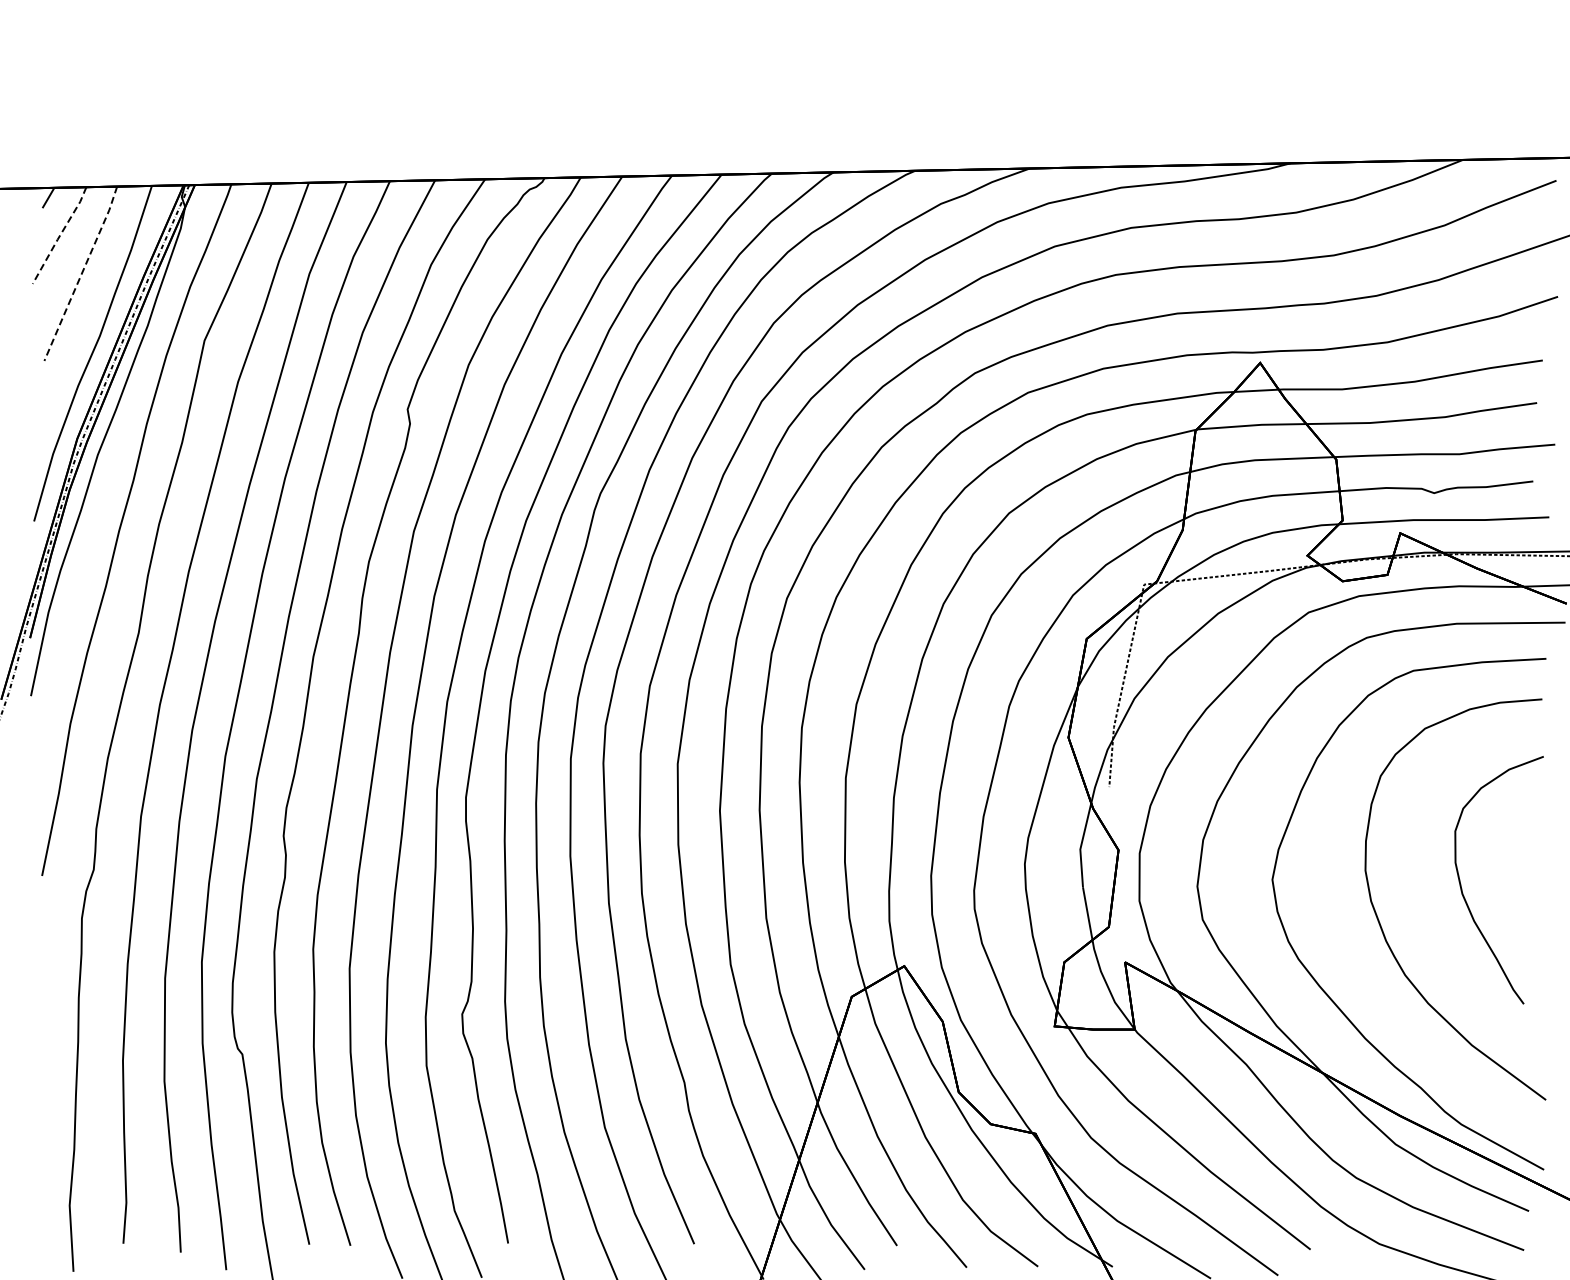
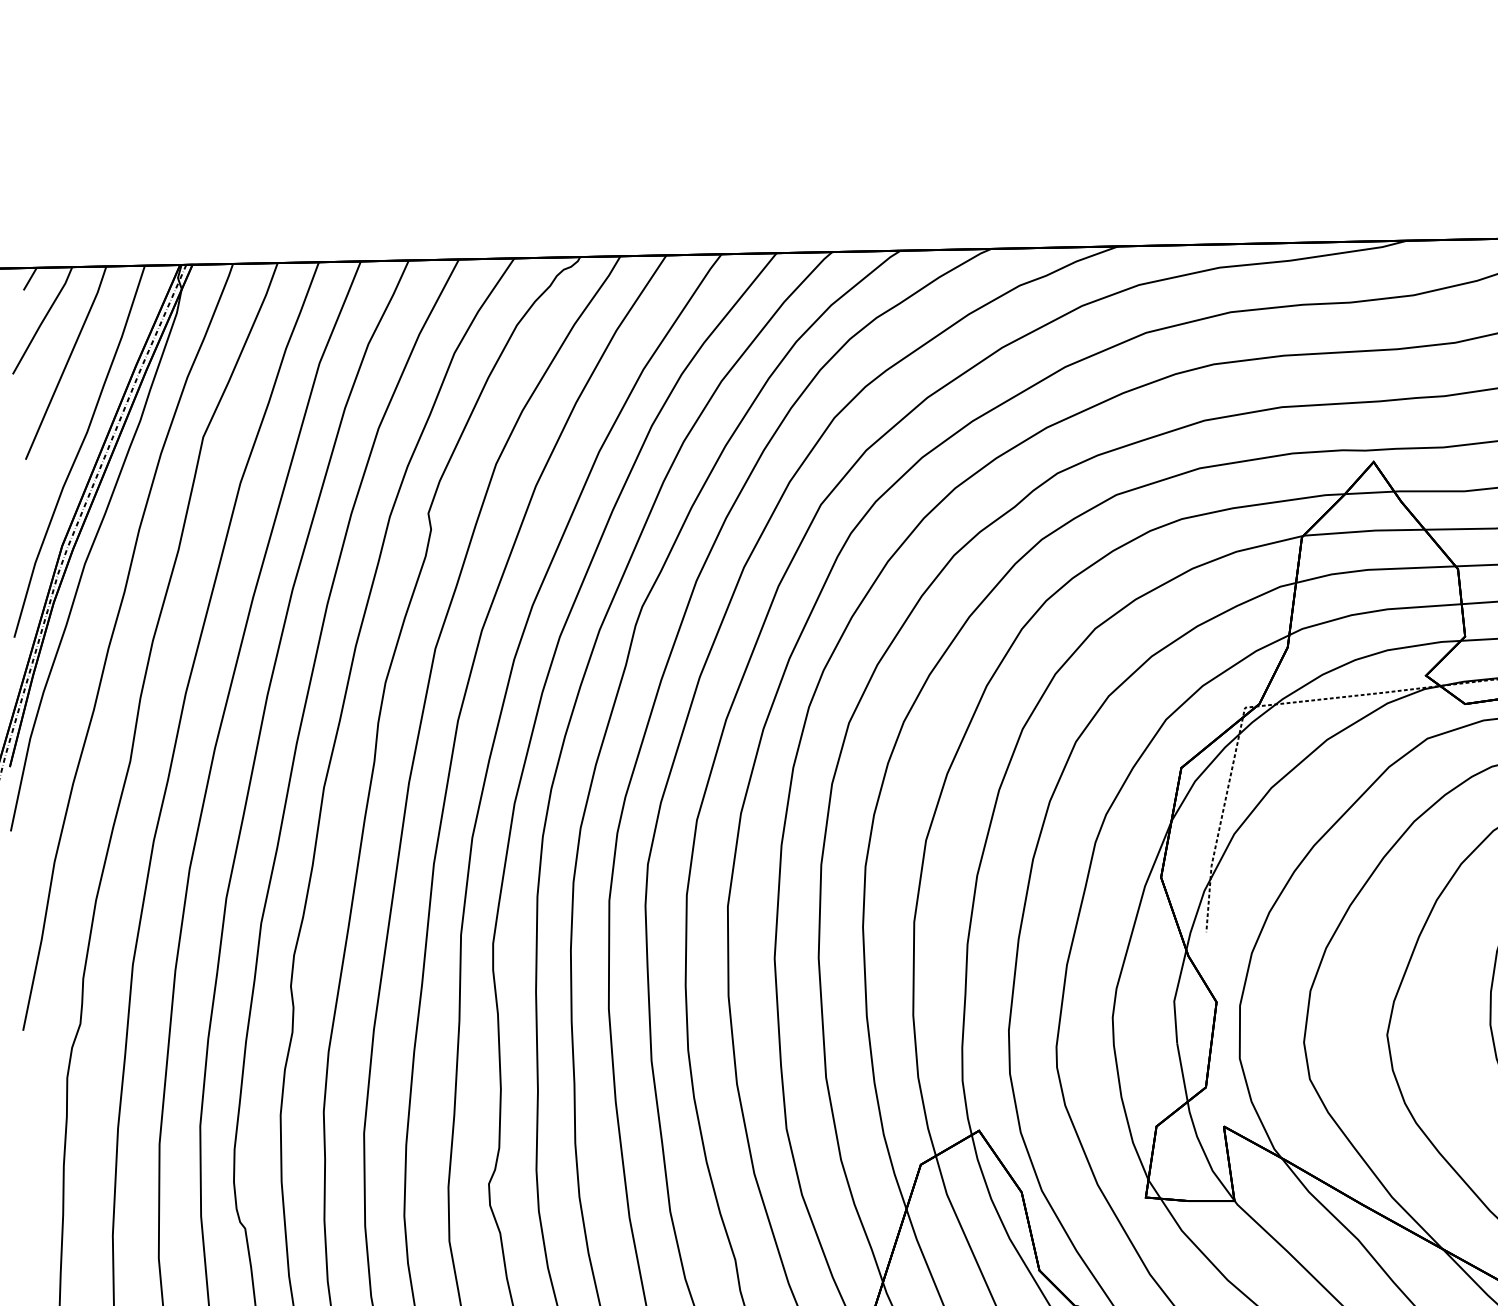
line: (60, 235) -> (43, 320), dashed -> solid
line: (81, 274) -> (66, 363), dashed -> solid

